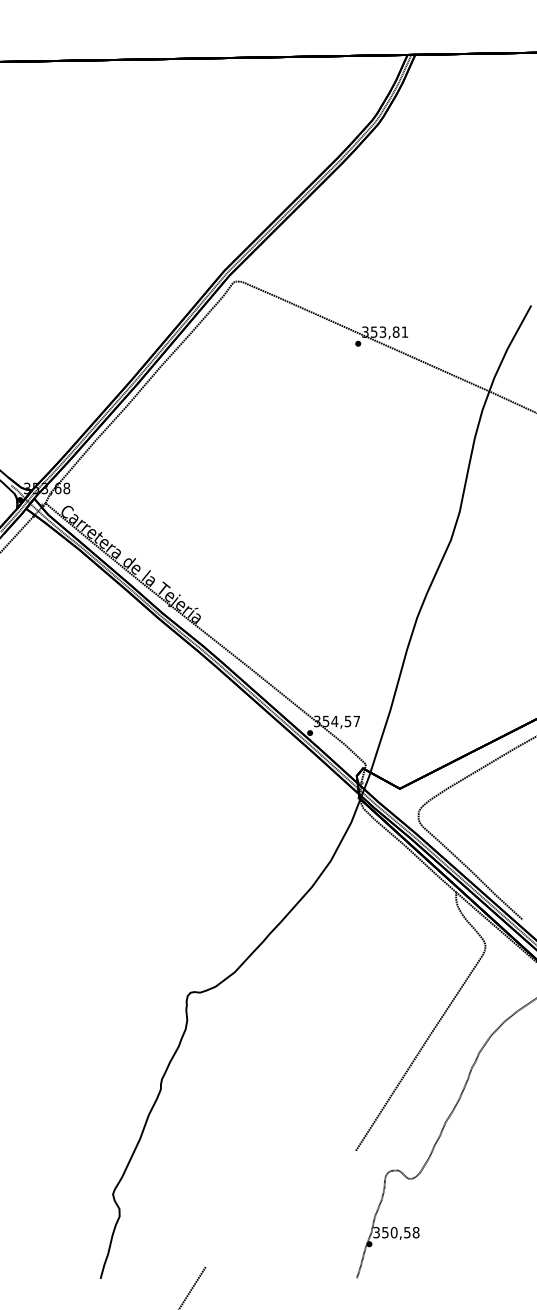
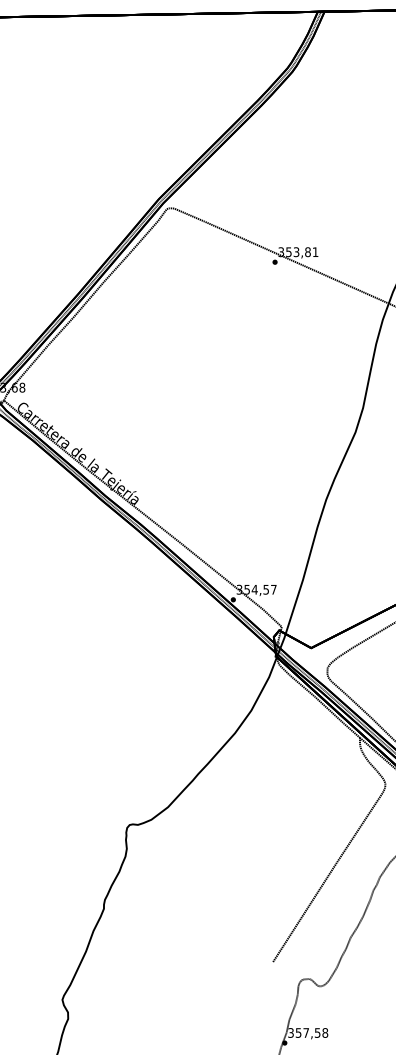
text: (393, 1232) -> (305, 1032), 350,58 -> 357,58

